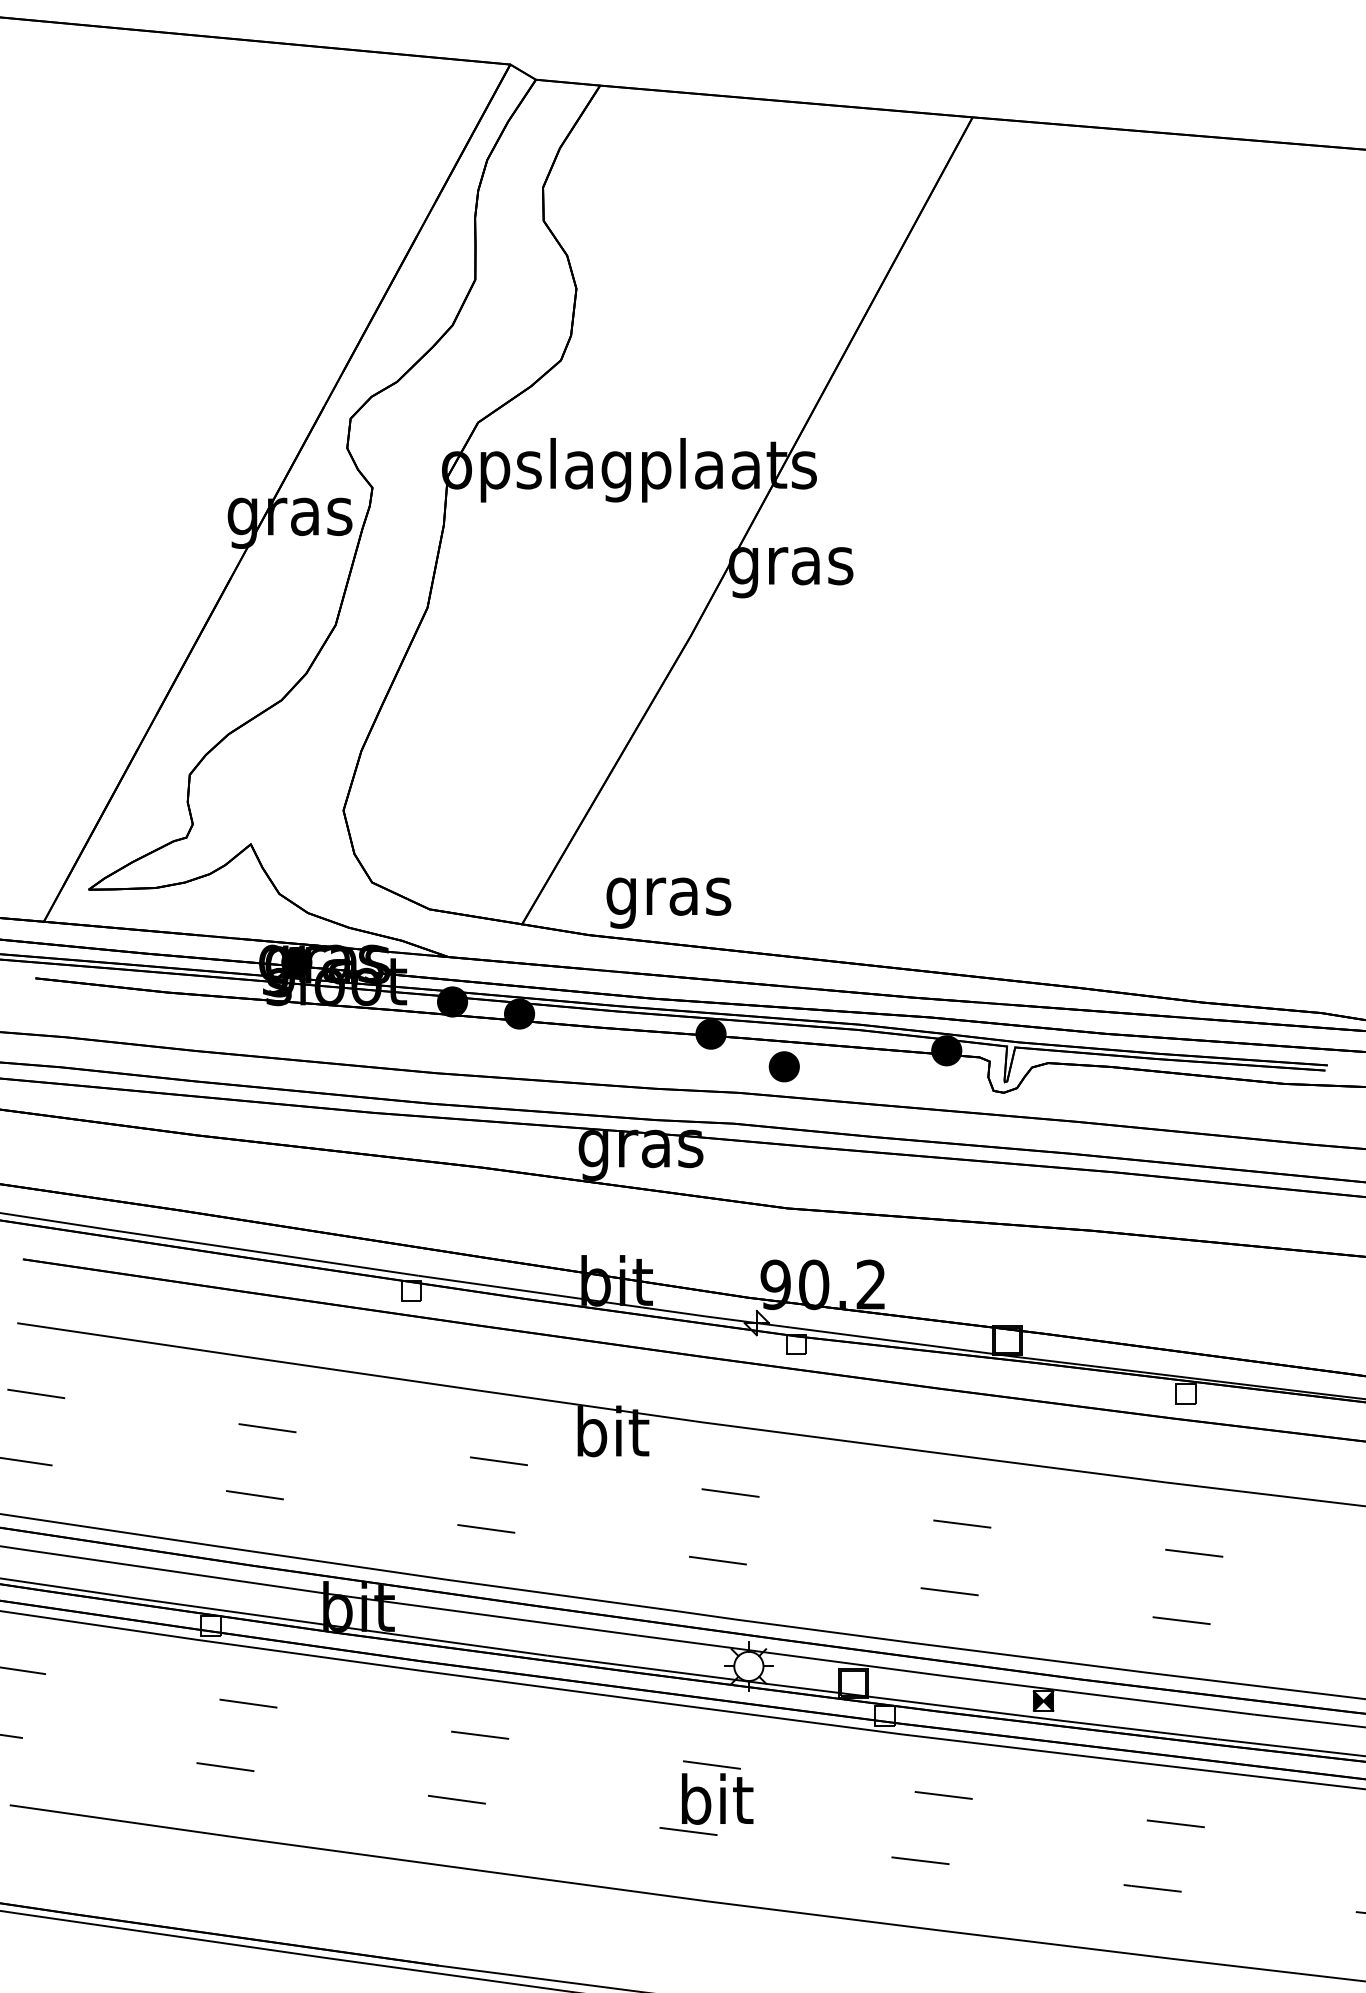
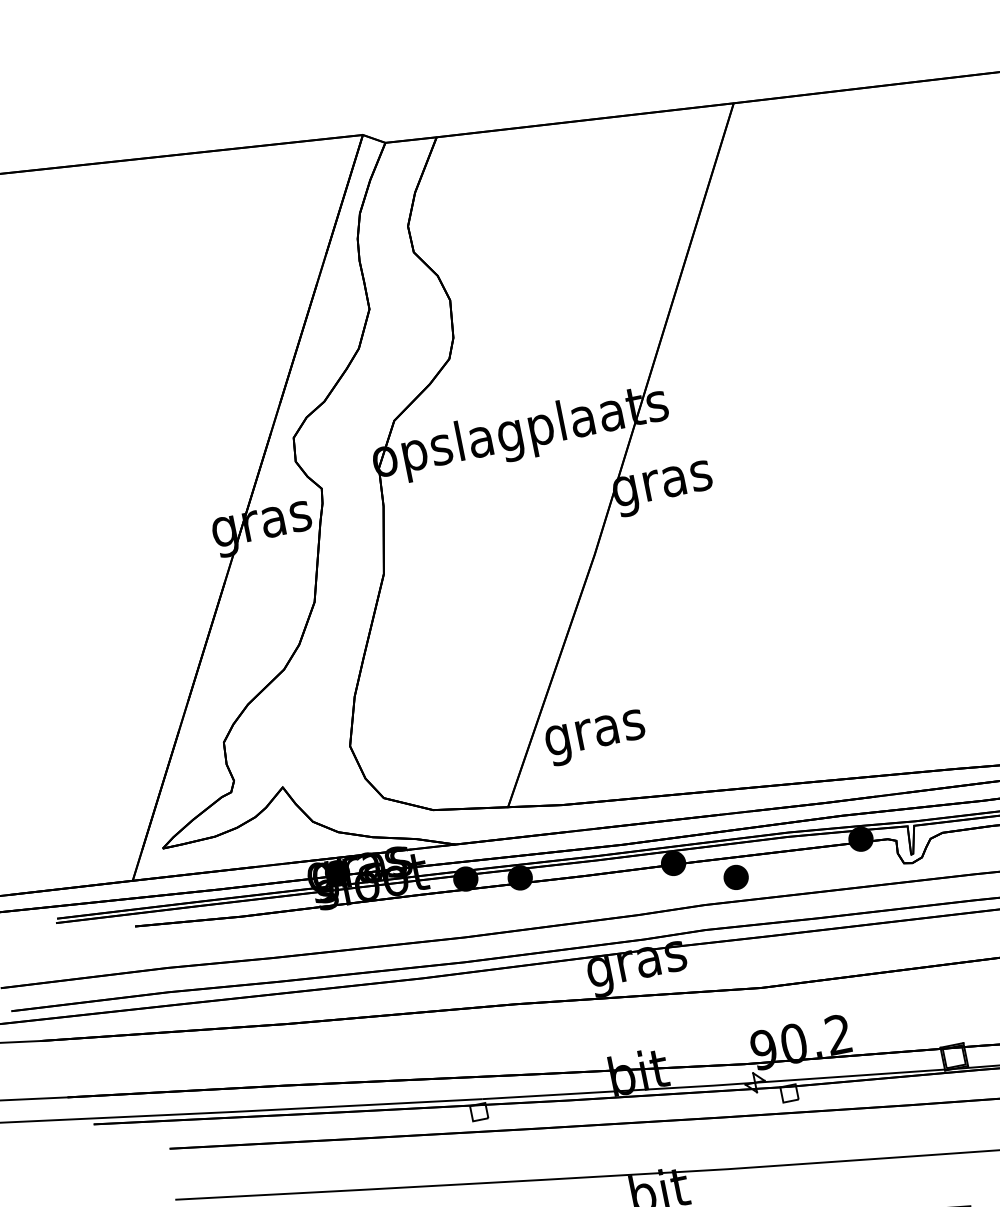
text: (668, 902) -> (595, 737), moved

